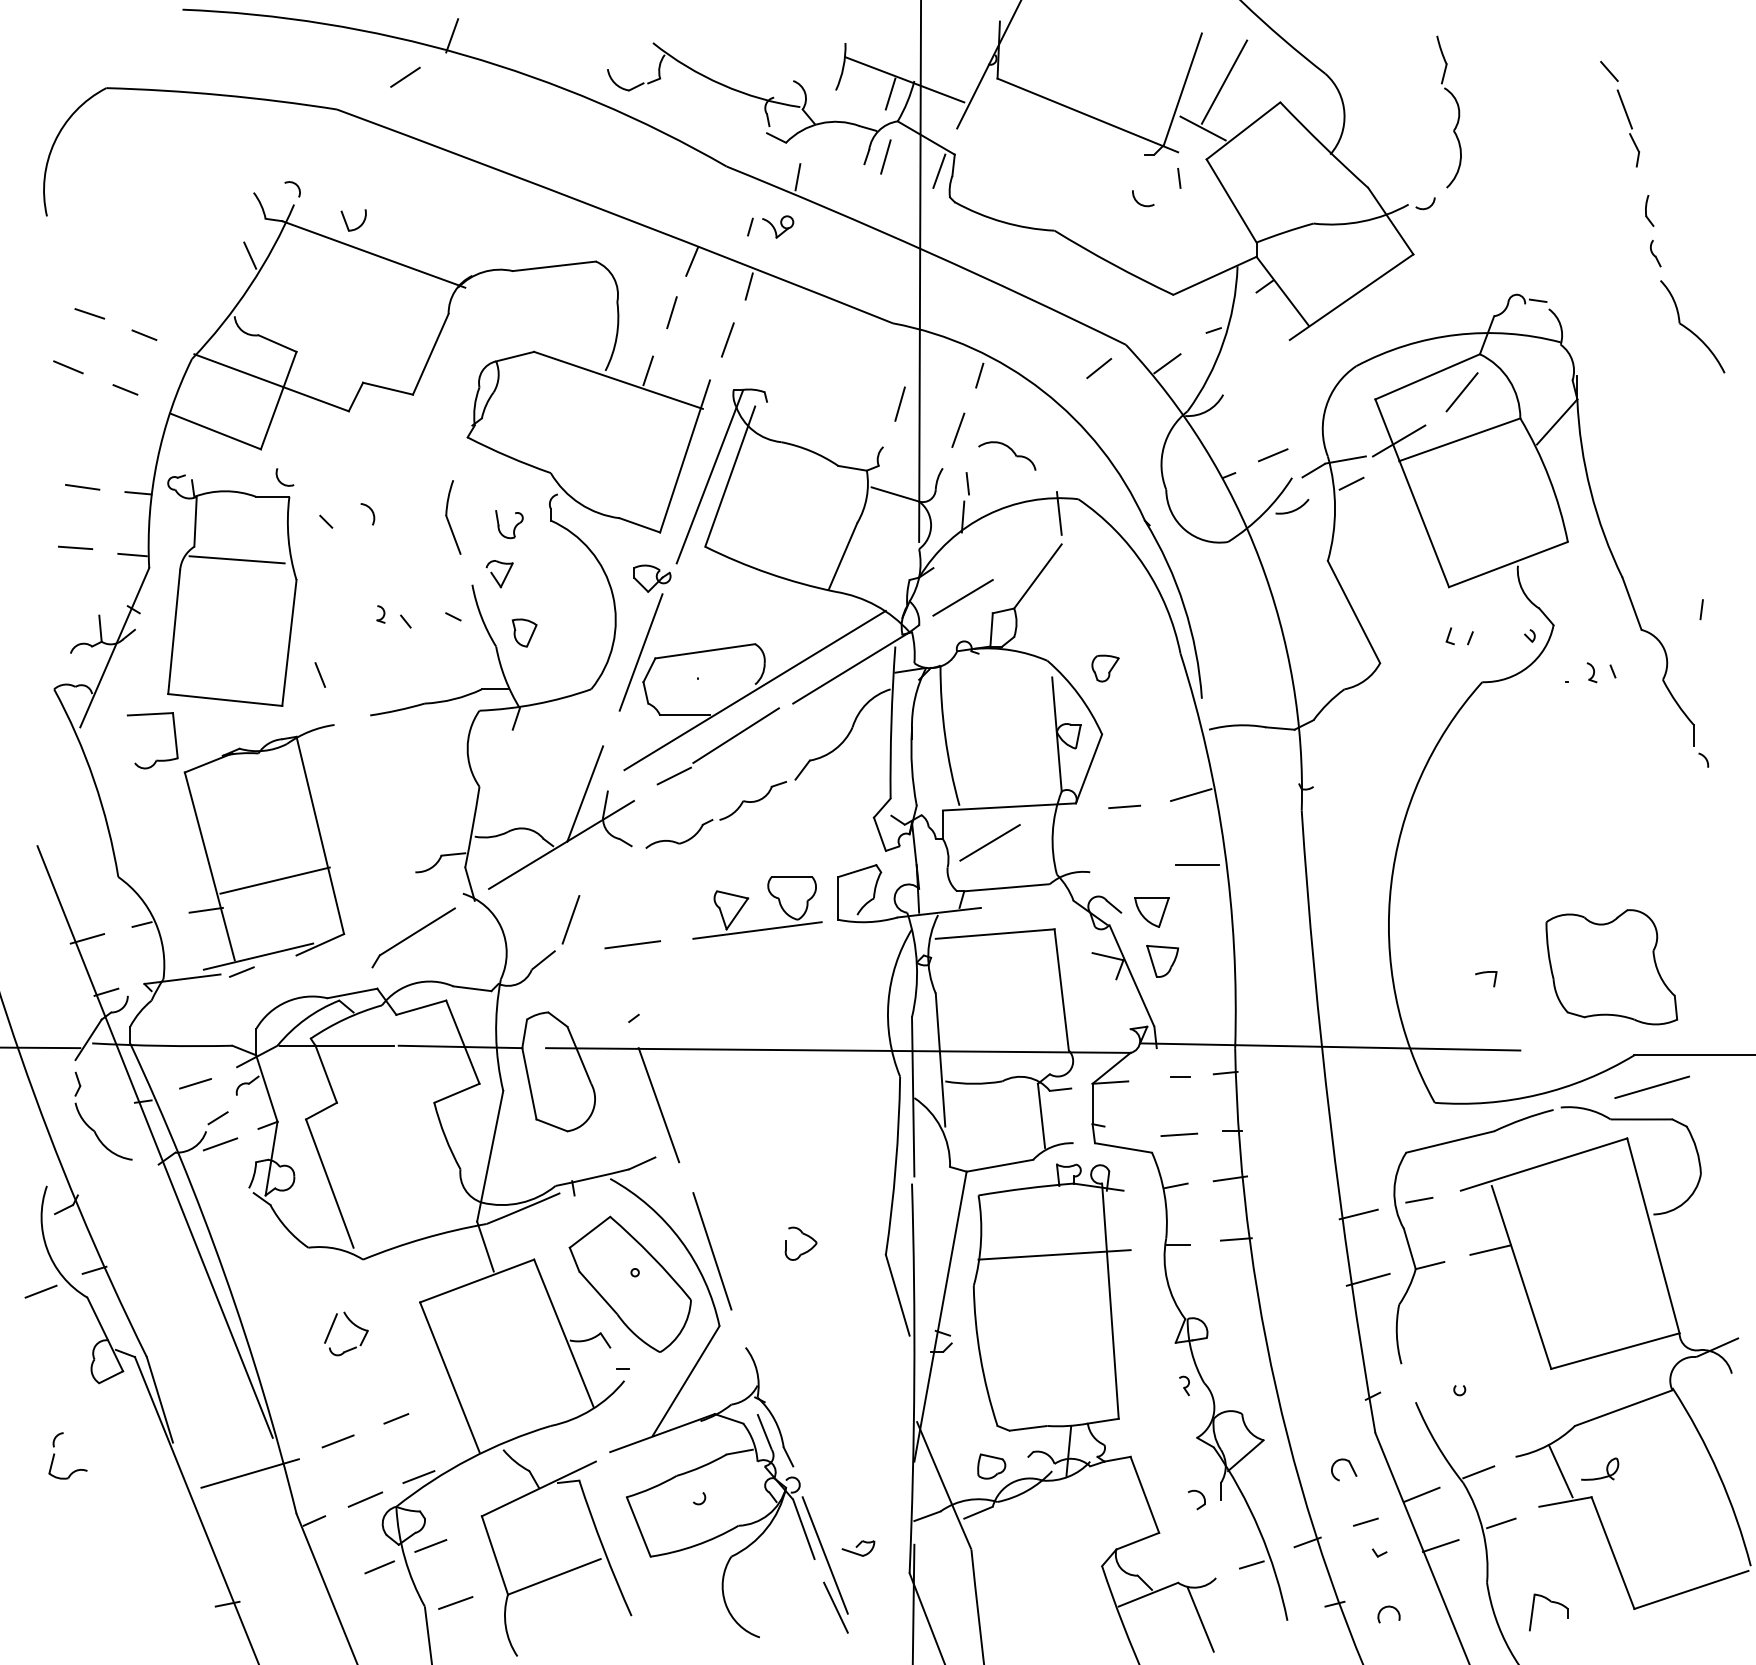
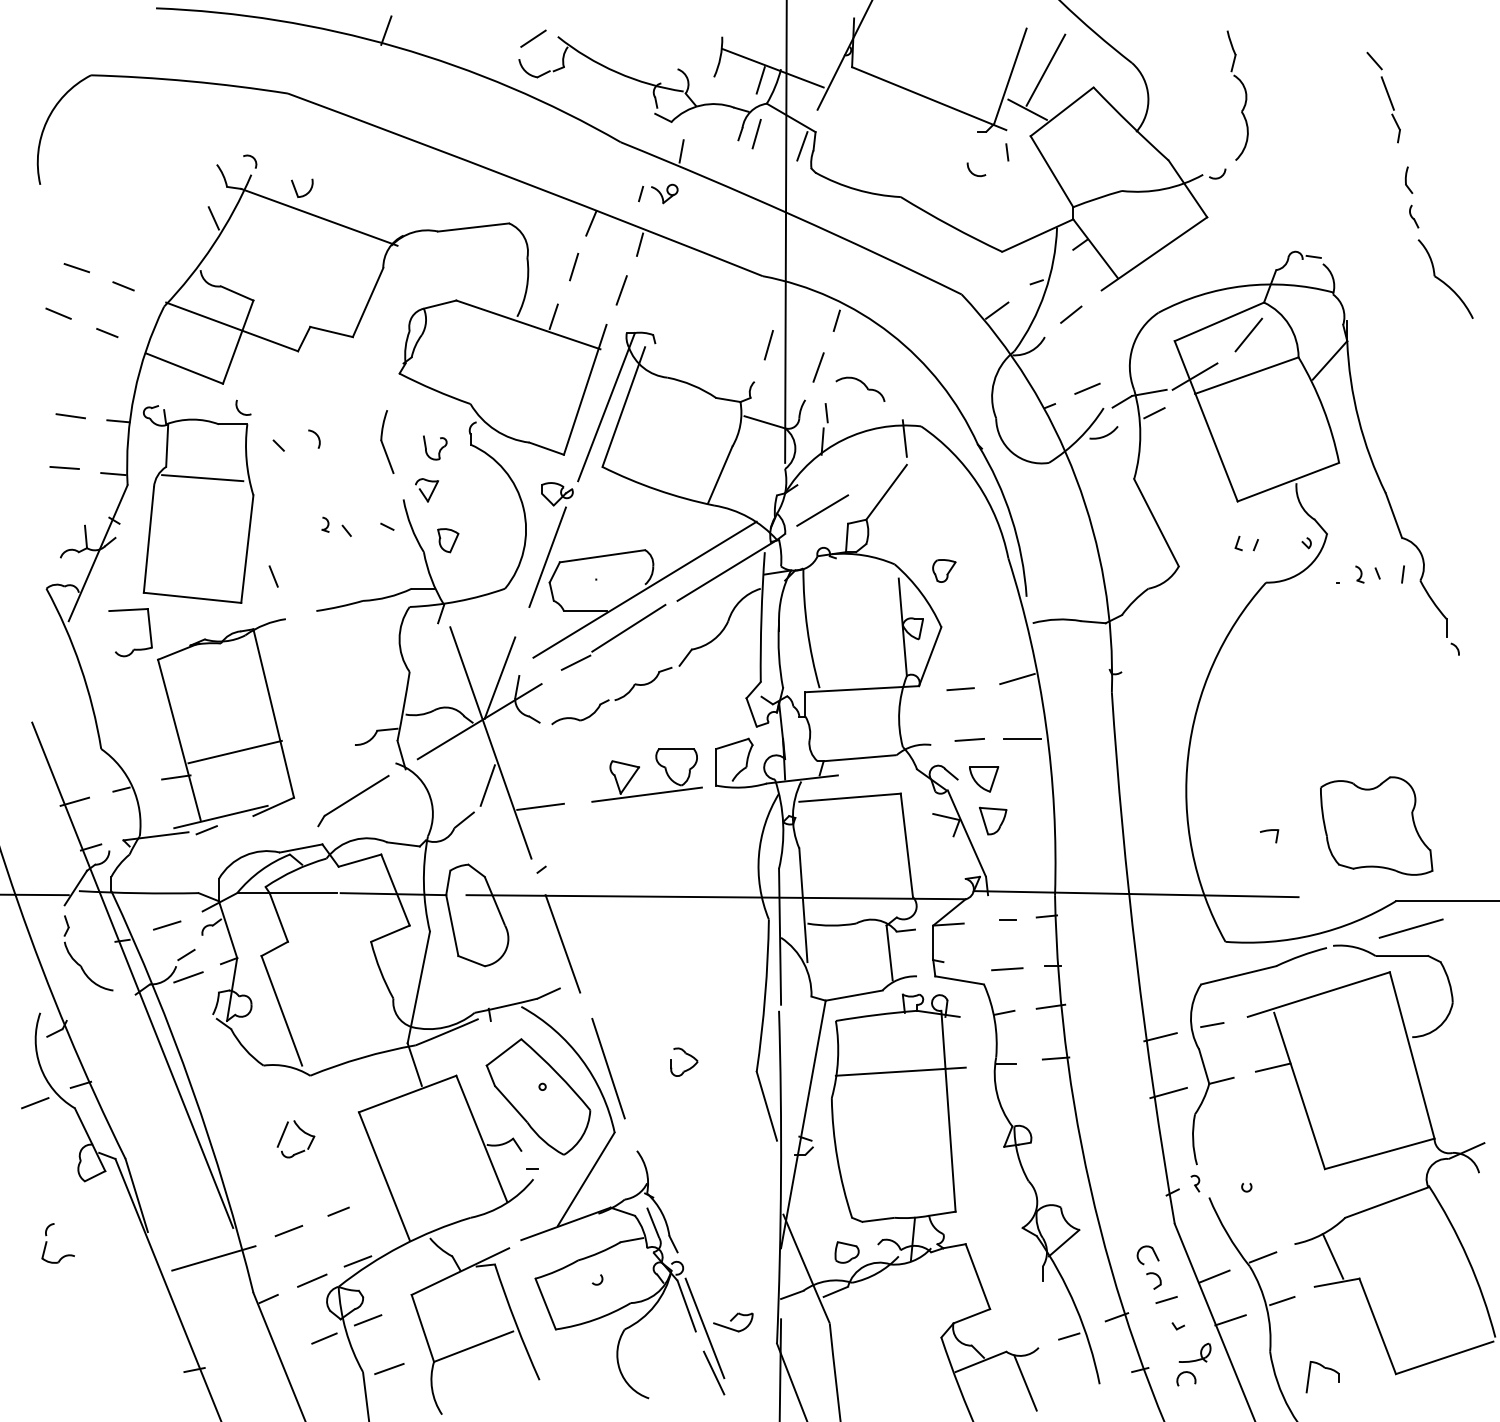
line: (405, 76) -> (533, 38), moved
line: (1099, 368) -> (1071, 314), moved
line: (1701, 609) -> (1402, 574), moved
line: (989, 842) -> (845, 719), removed
line: (1135, 866) -> (969, 740), added
line: (574, 869) -> (490, 742), added
part: (1184, 1385) -> (1195, 1183), moved
part: (1600, 1468) -> (1195, 1352), moved
part: (1200, 1494) -> (1156, 1276), moved
part: (858, 1548) -> (733, 1322), size x1.43

